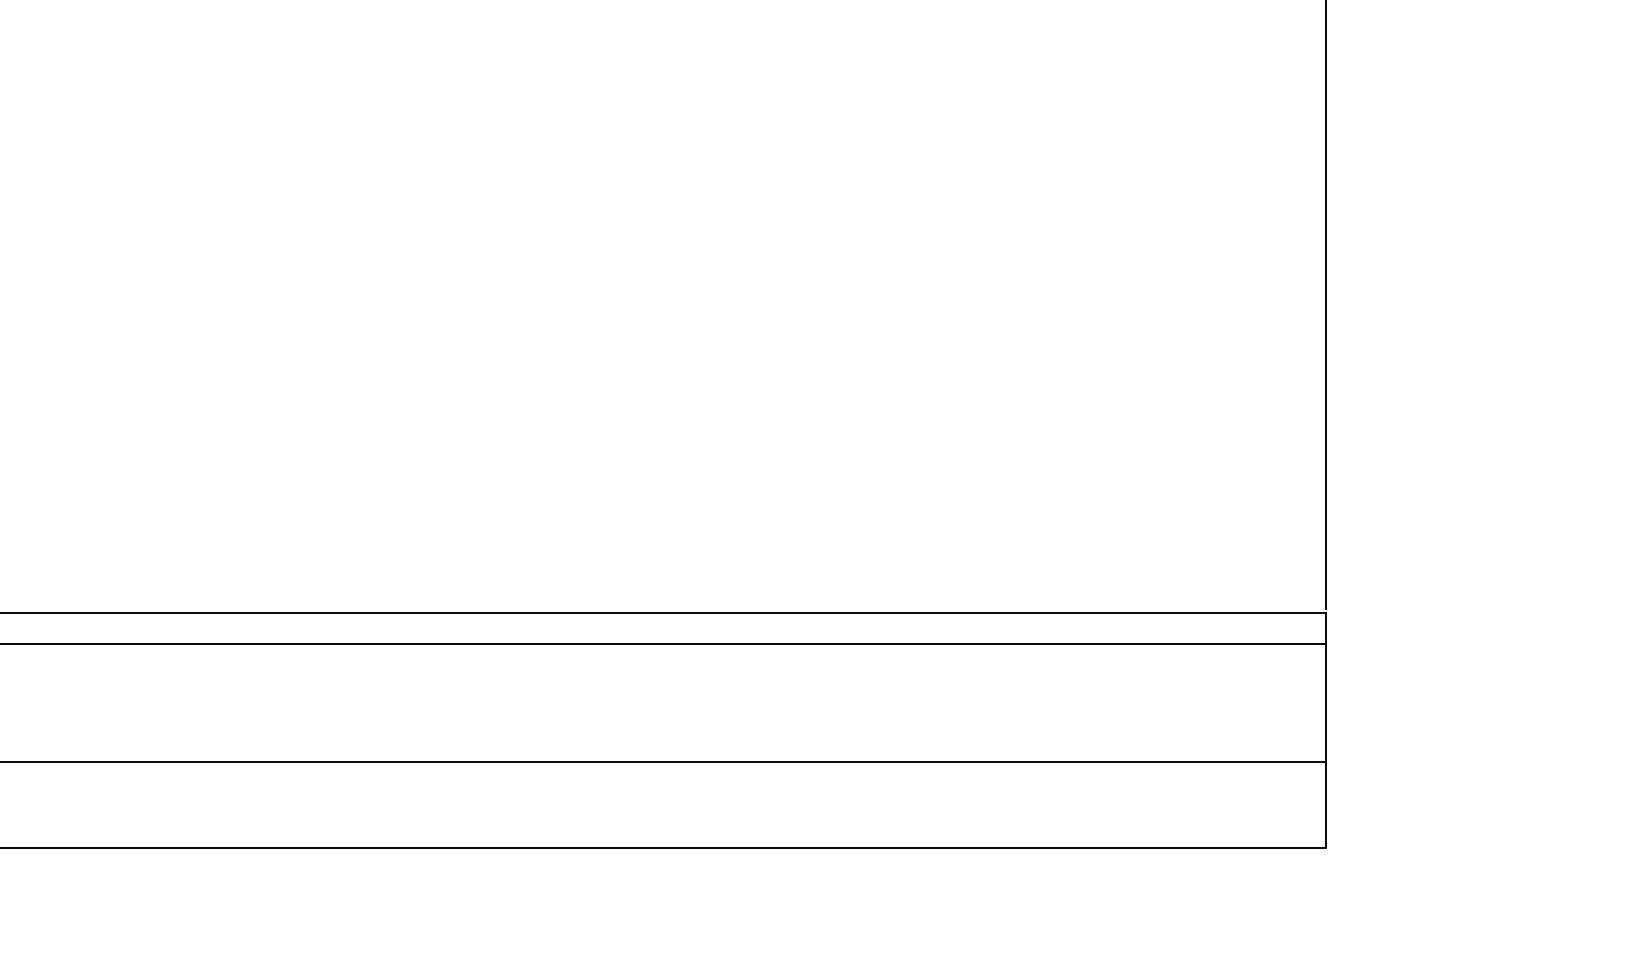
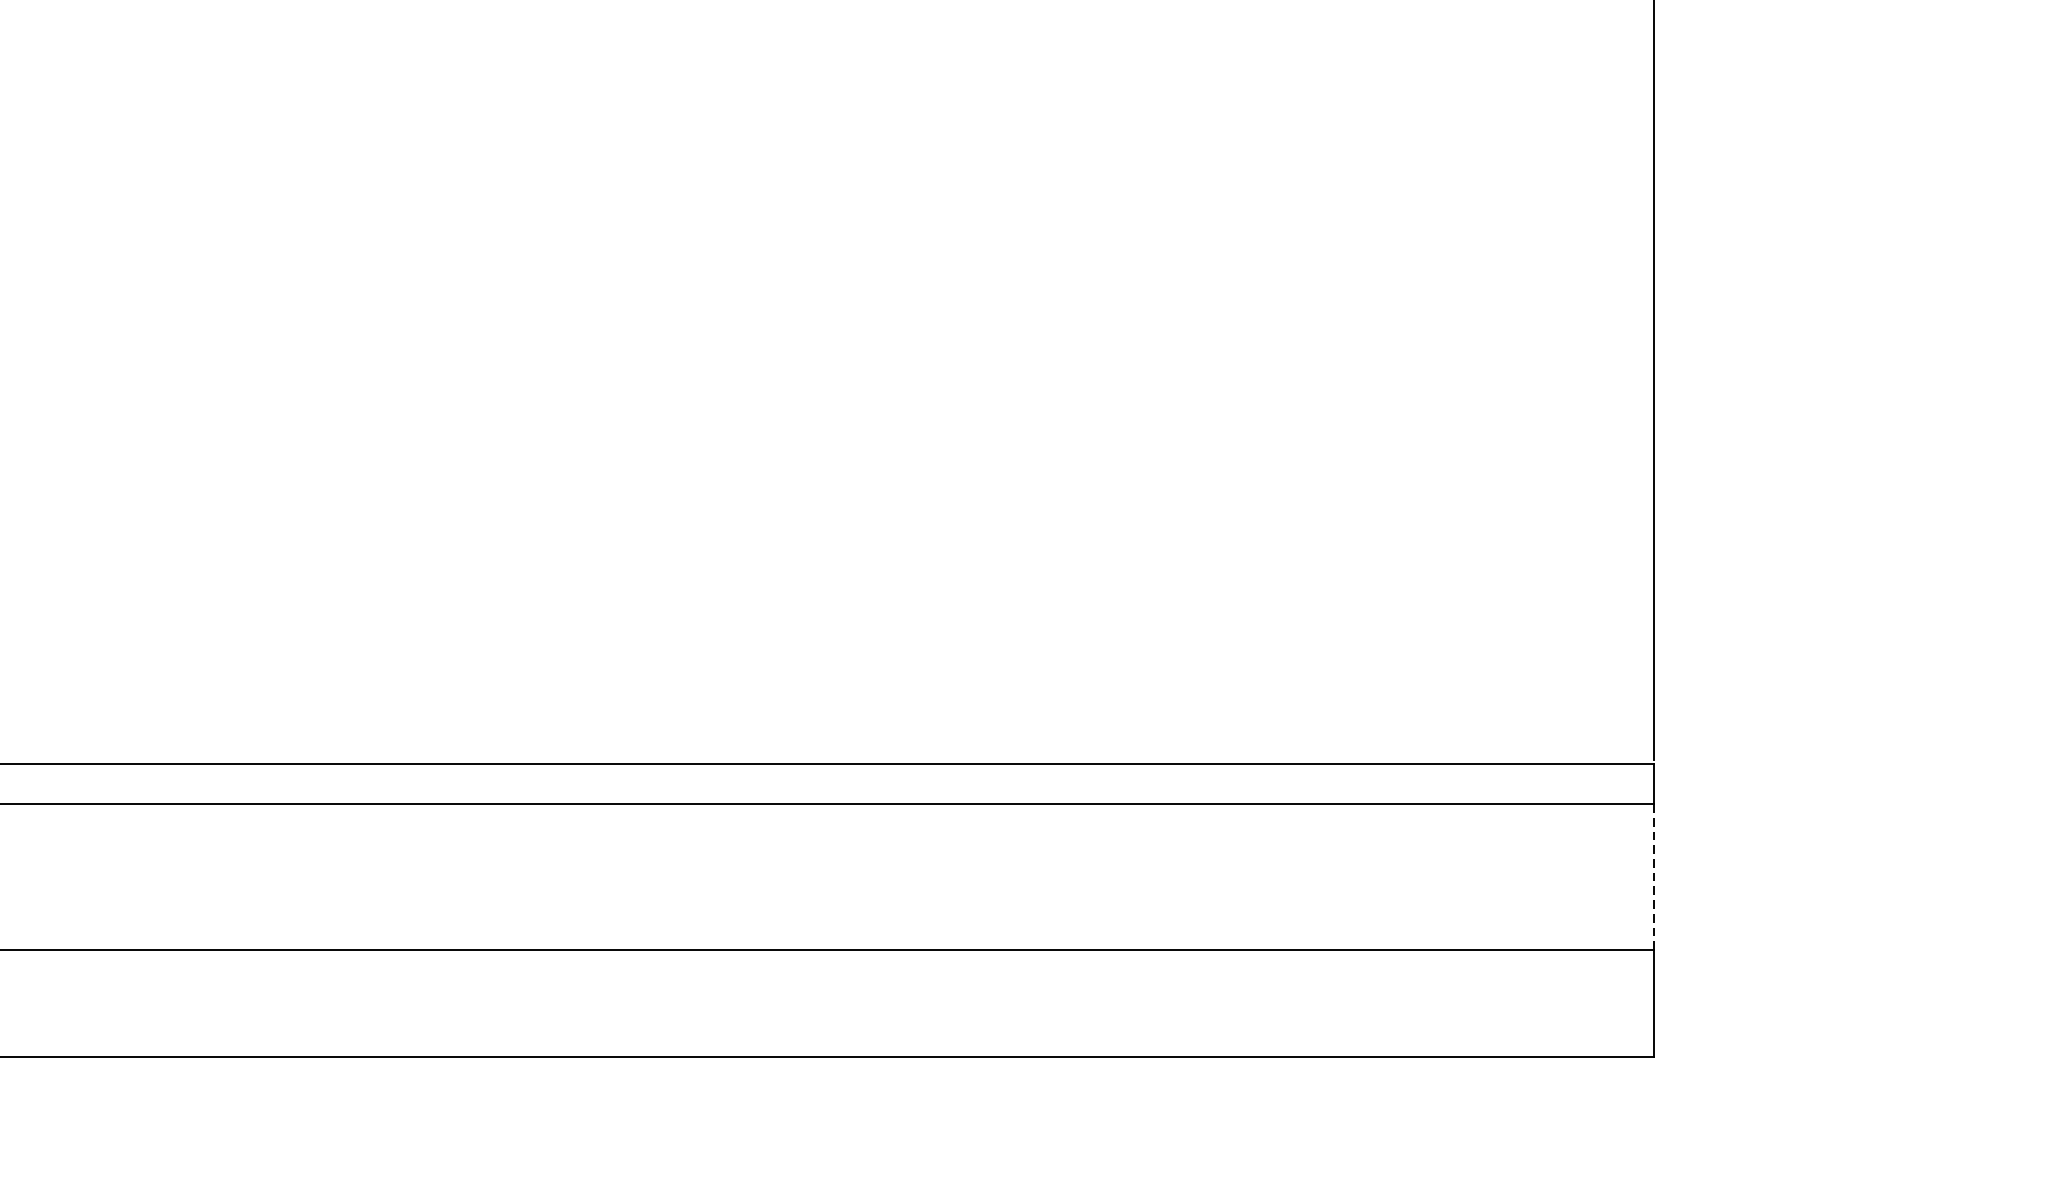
line: (1326, 702) -> (1654, 876), solid -> dashed

